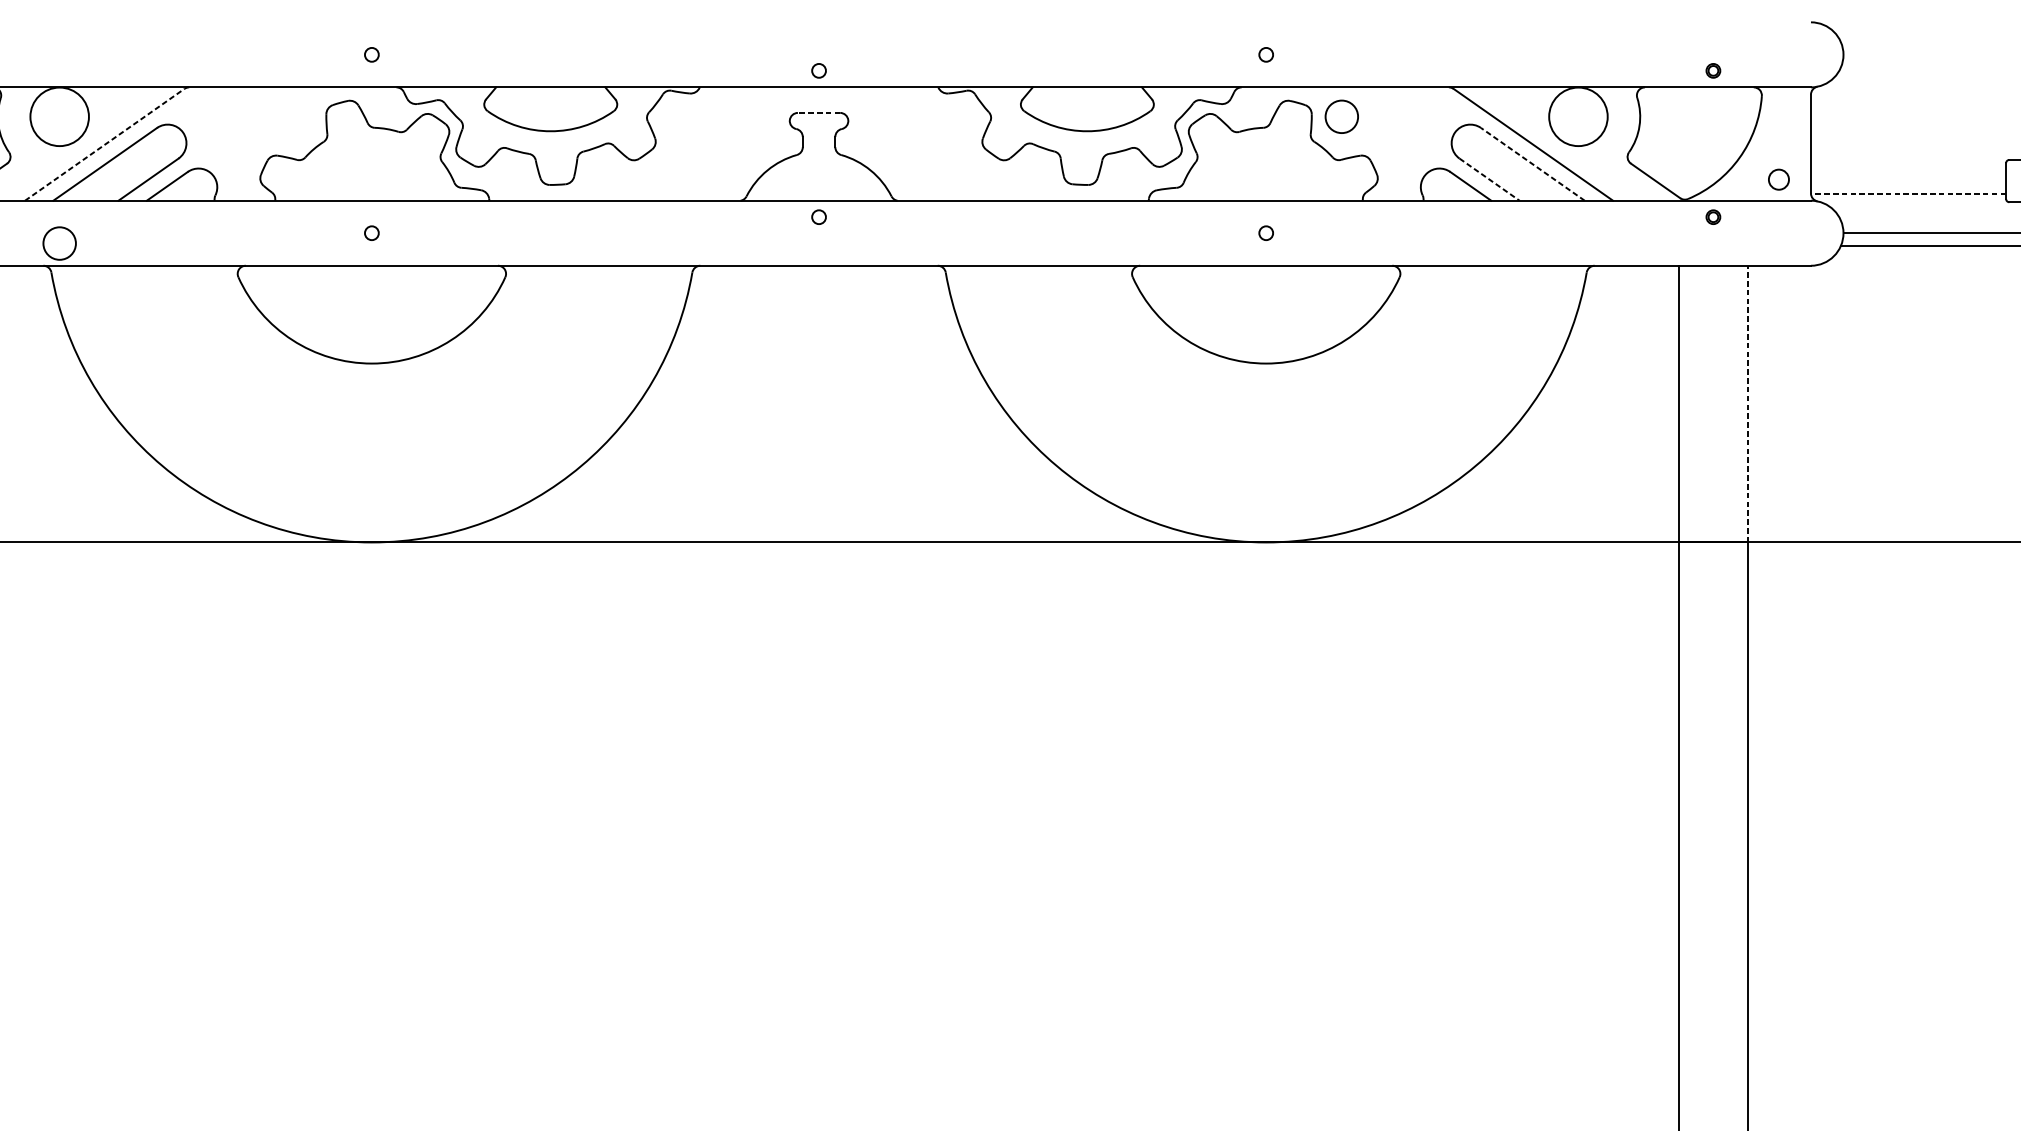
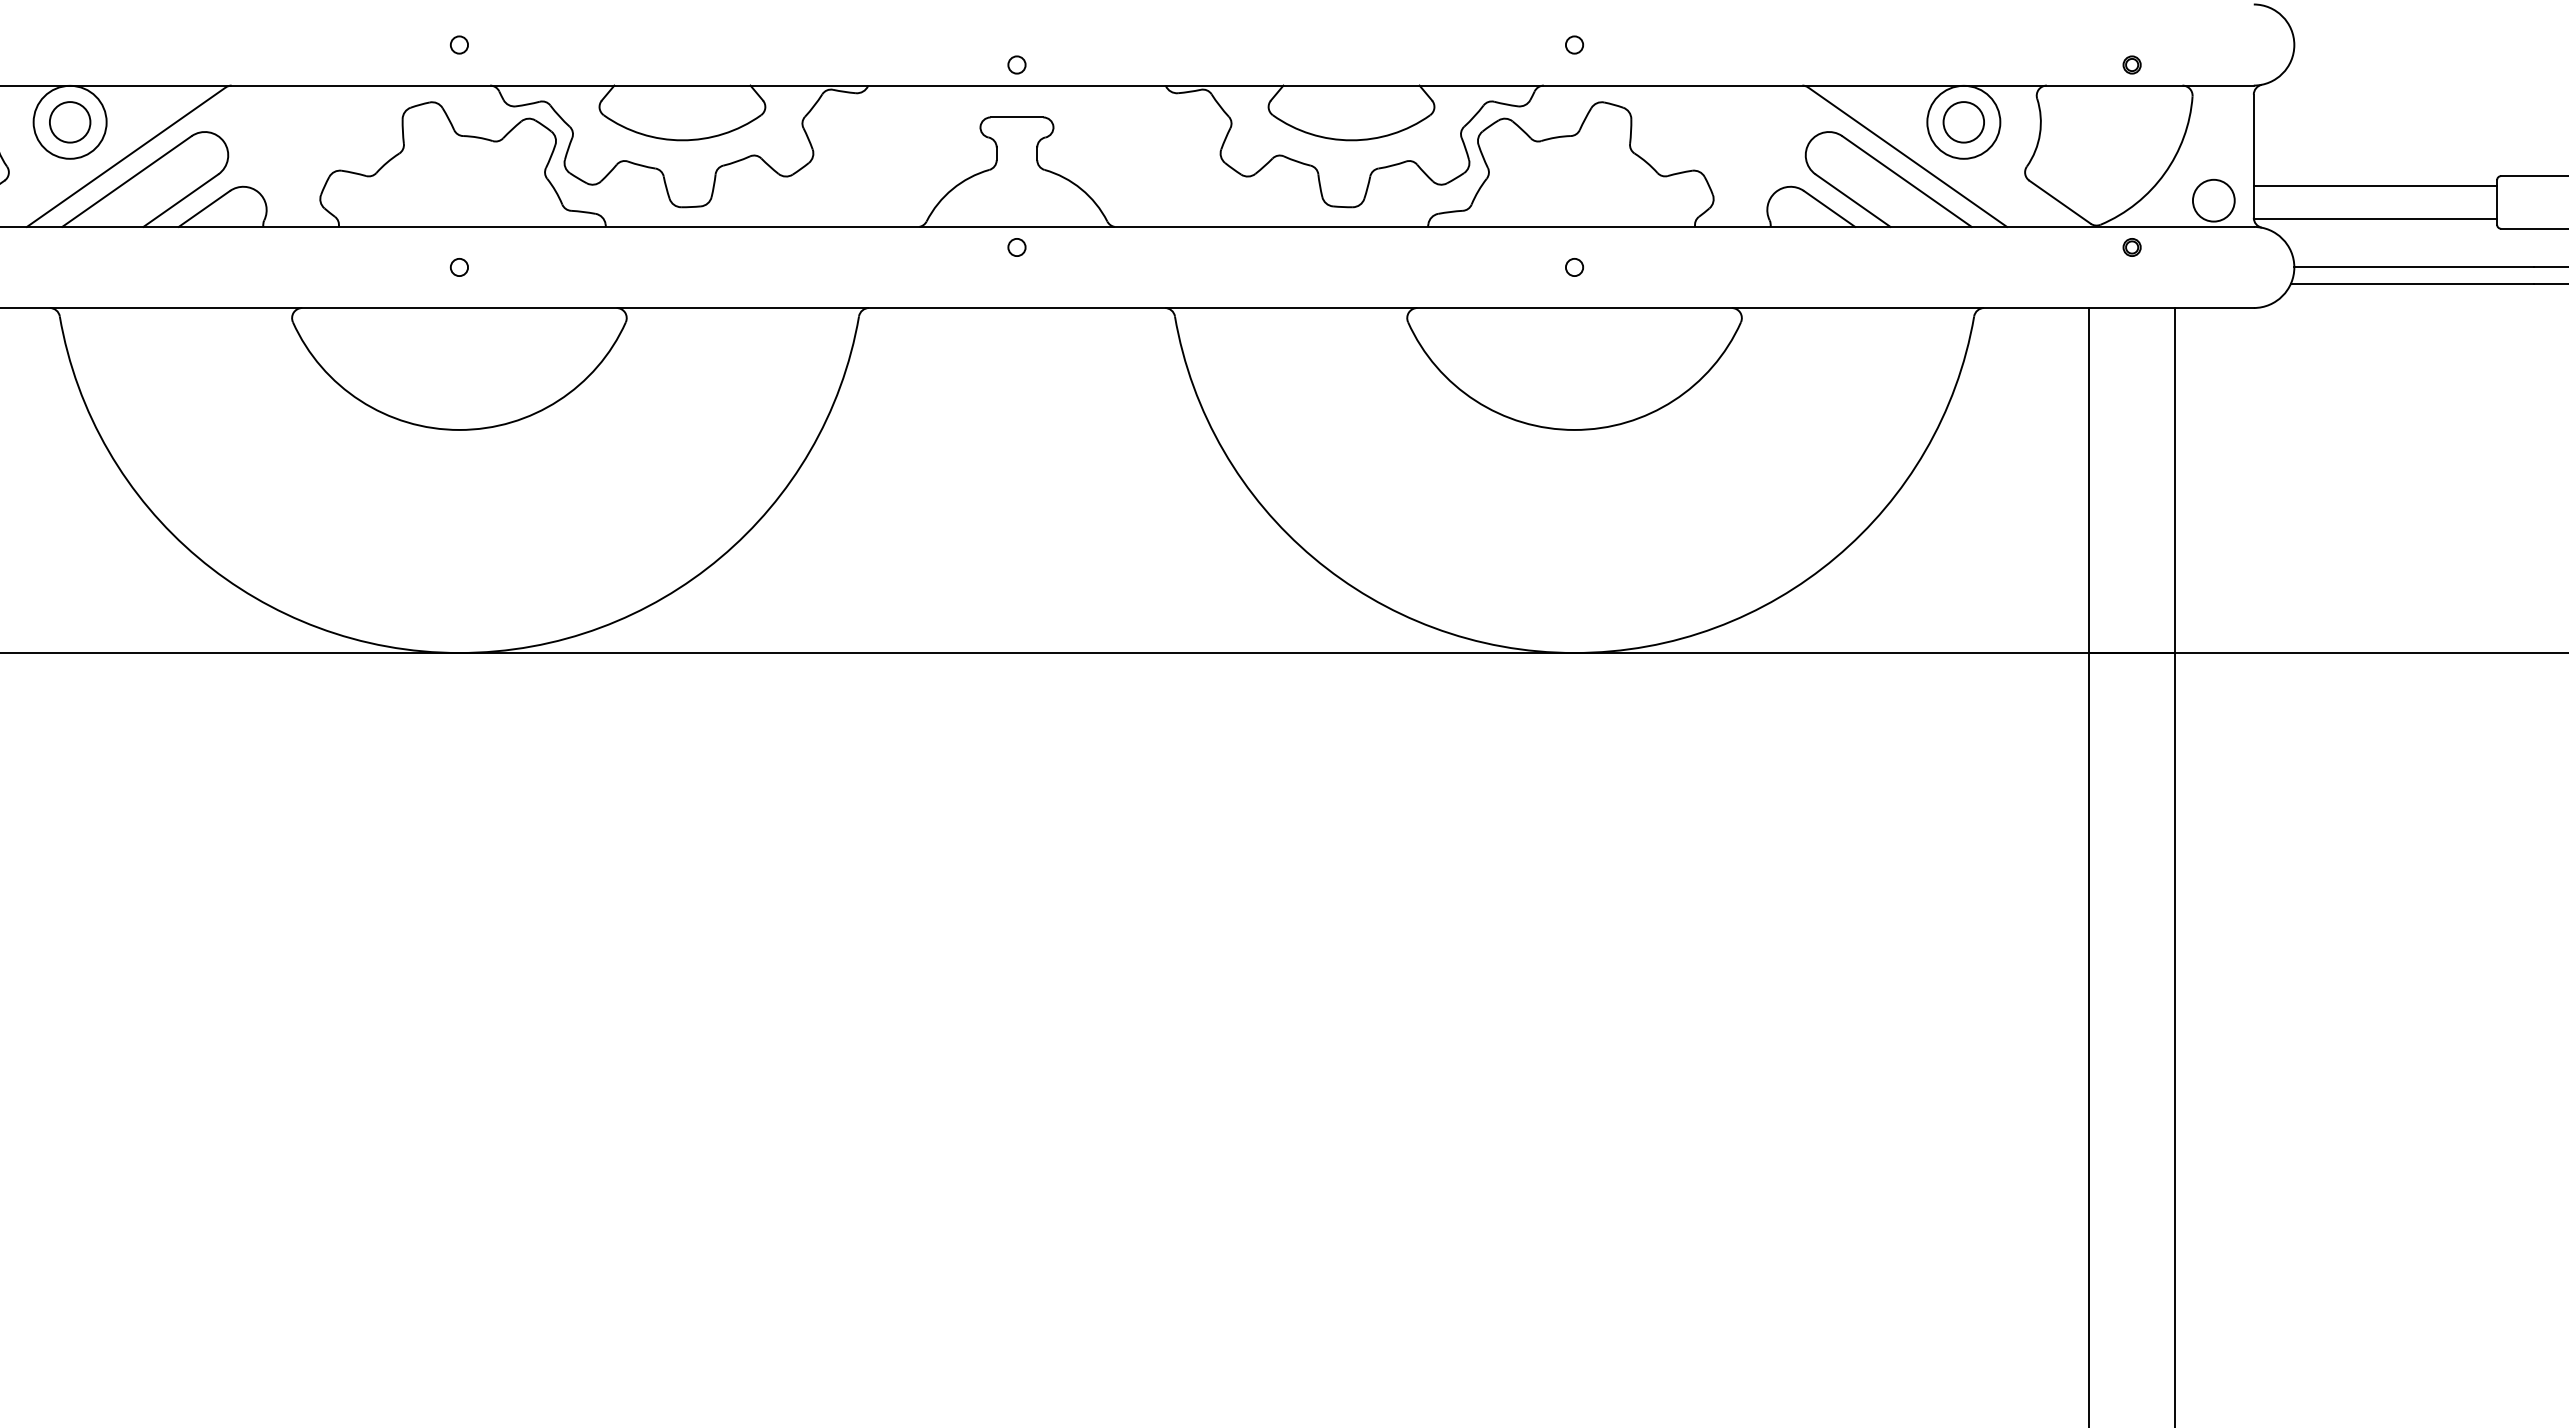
line: (818, 112) -> (1016, 117), dashed -> solid
circle: (1341, 116) -> (1963, 122), moved
line: (104, 144) -> (126, 156), dashed -> solid
line: (1533, 164) -> (1907, 181), dashed -> solid
line: (1908, 168) -> (2375, 186), added
line: (1489, 179) -> (1853, 200), dashed -> solid
circle: (1778, 179) -> (2213, 200), size x1.67
line: (1908, 193) -> (2375, 218), dashed -> solid
circle: (59, 243) -> (70, 122), moved
line: (1748, 404) -> (2175, 480), dashed -> solid

